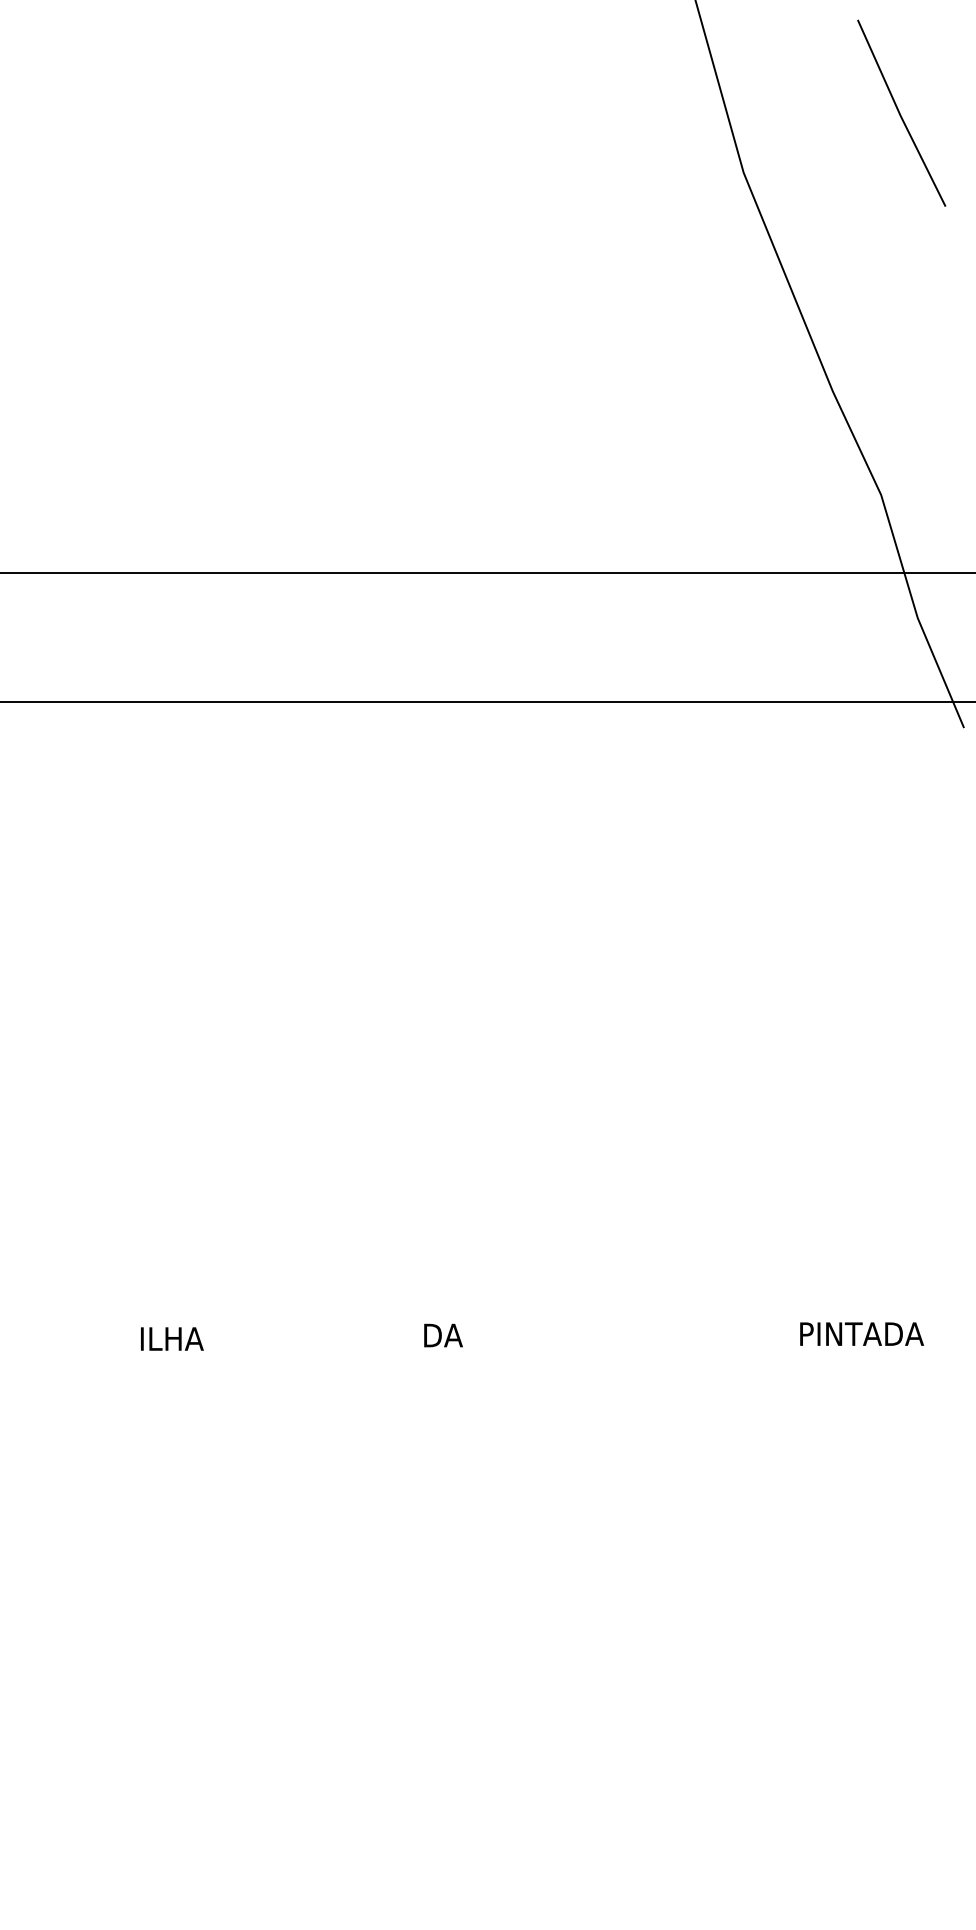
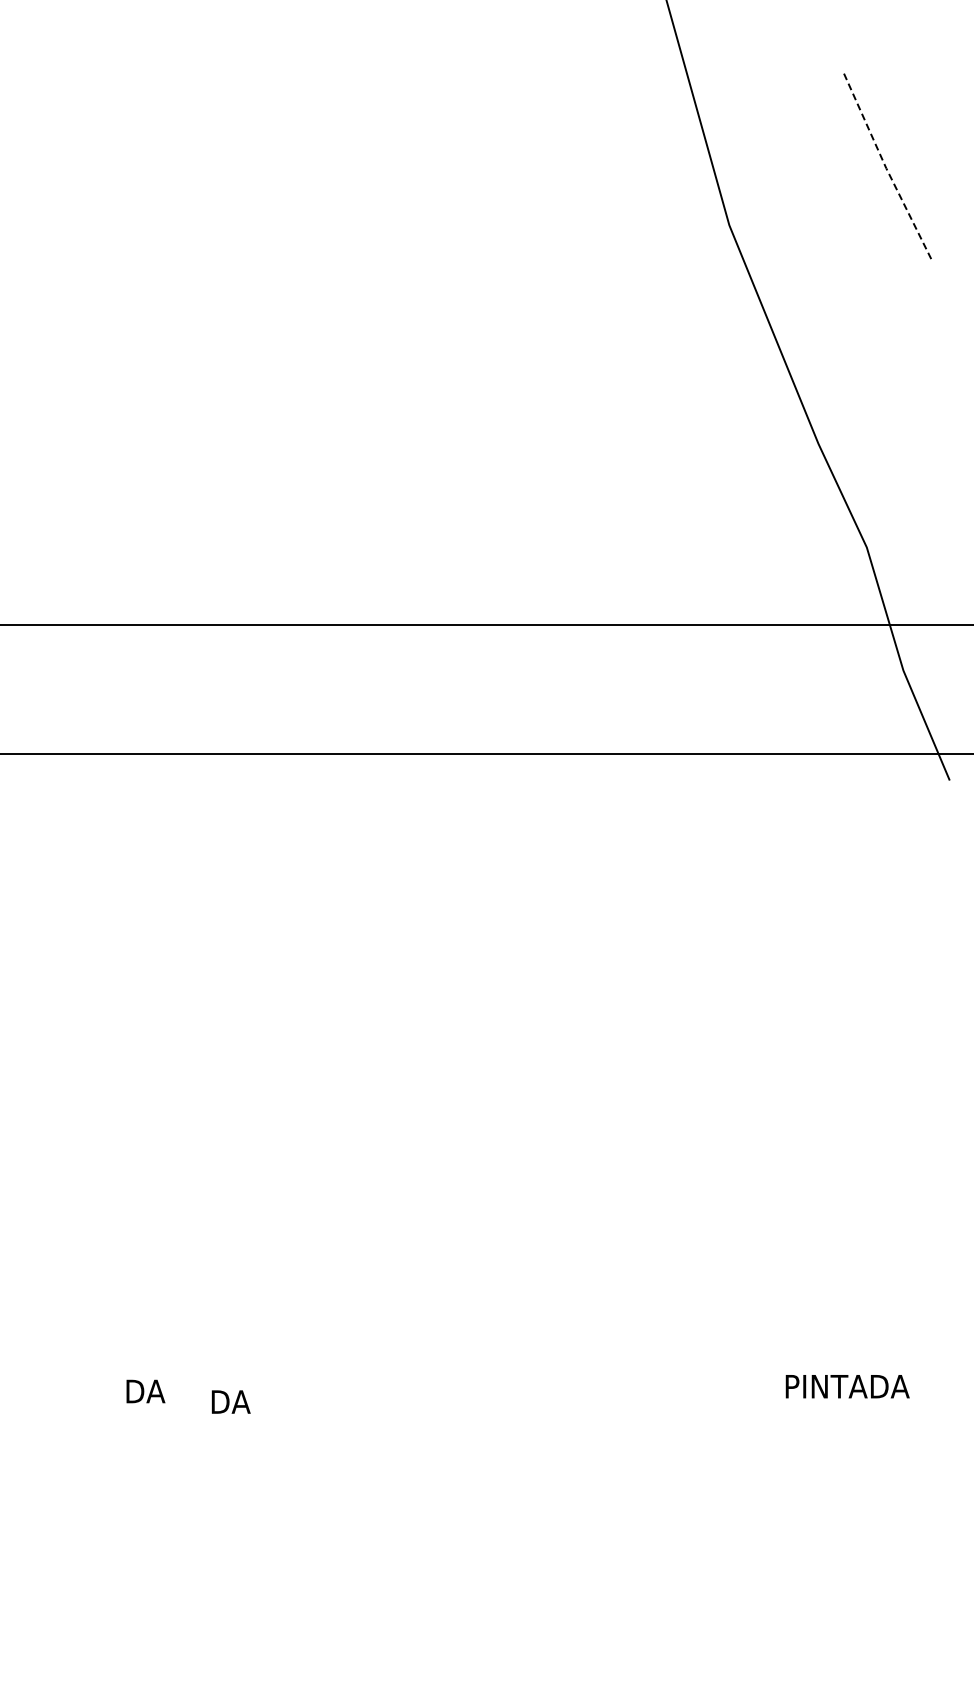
line: (899, 114) -> (885, 167), solid -> dashed
text: (443, 1335) -> (231, 1402), moved
text: (173, 1338) -> (159, 1391), ILHA -> DA

